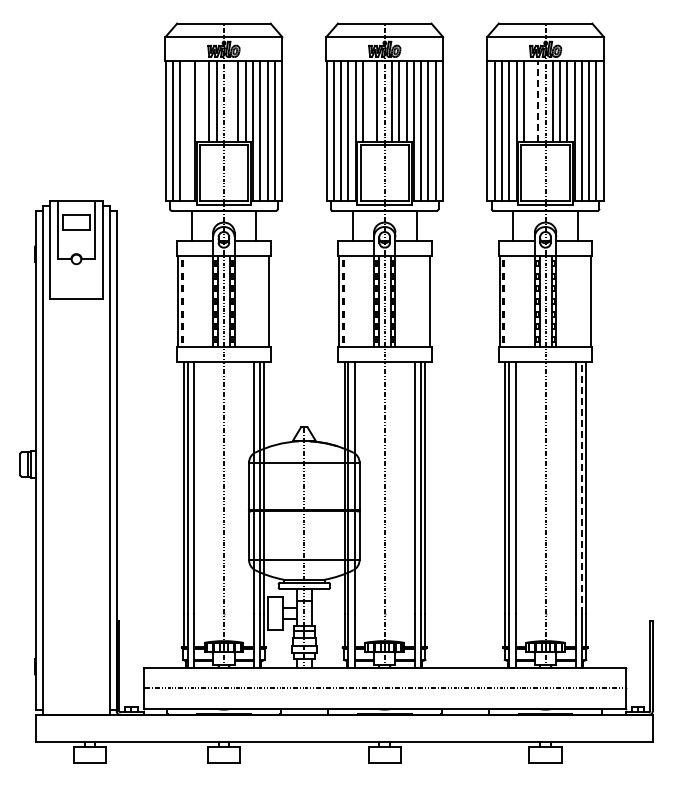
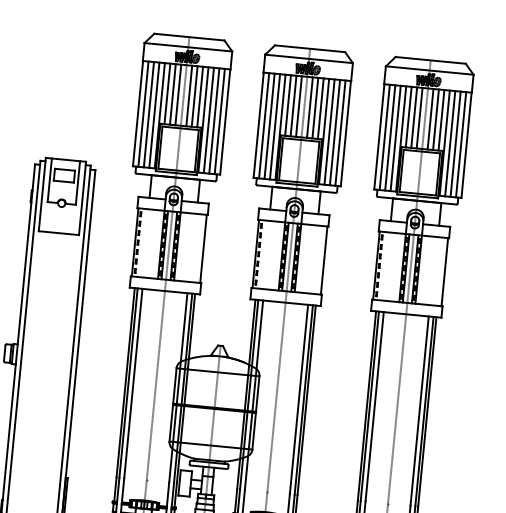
line: (538, 100) -> (419, 117), dashed -> solid
line: (202, 101) -> (167, 94), added
line: (231, 101) -> (189, 96), added
line: (370, 101) -> (293, 106), added
line: (531, 101) -> (414, 117), added
line: (187, 131) -> (154, 115), added
line: (581, 487) -> (424, 411), dashed -> solid

